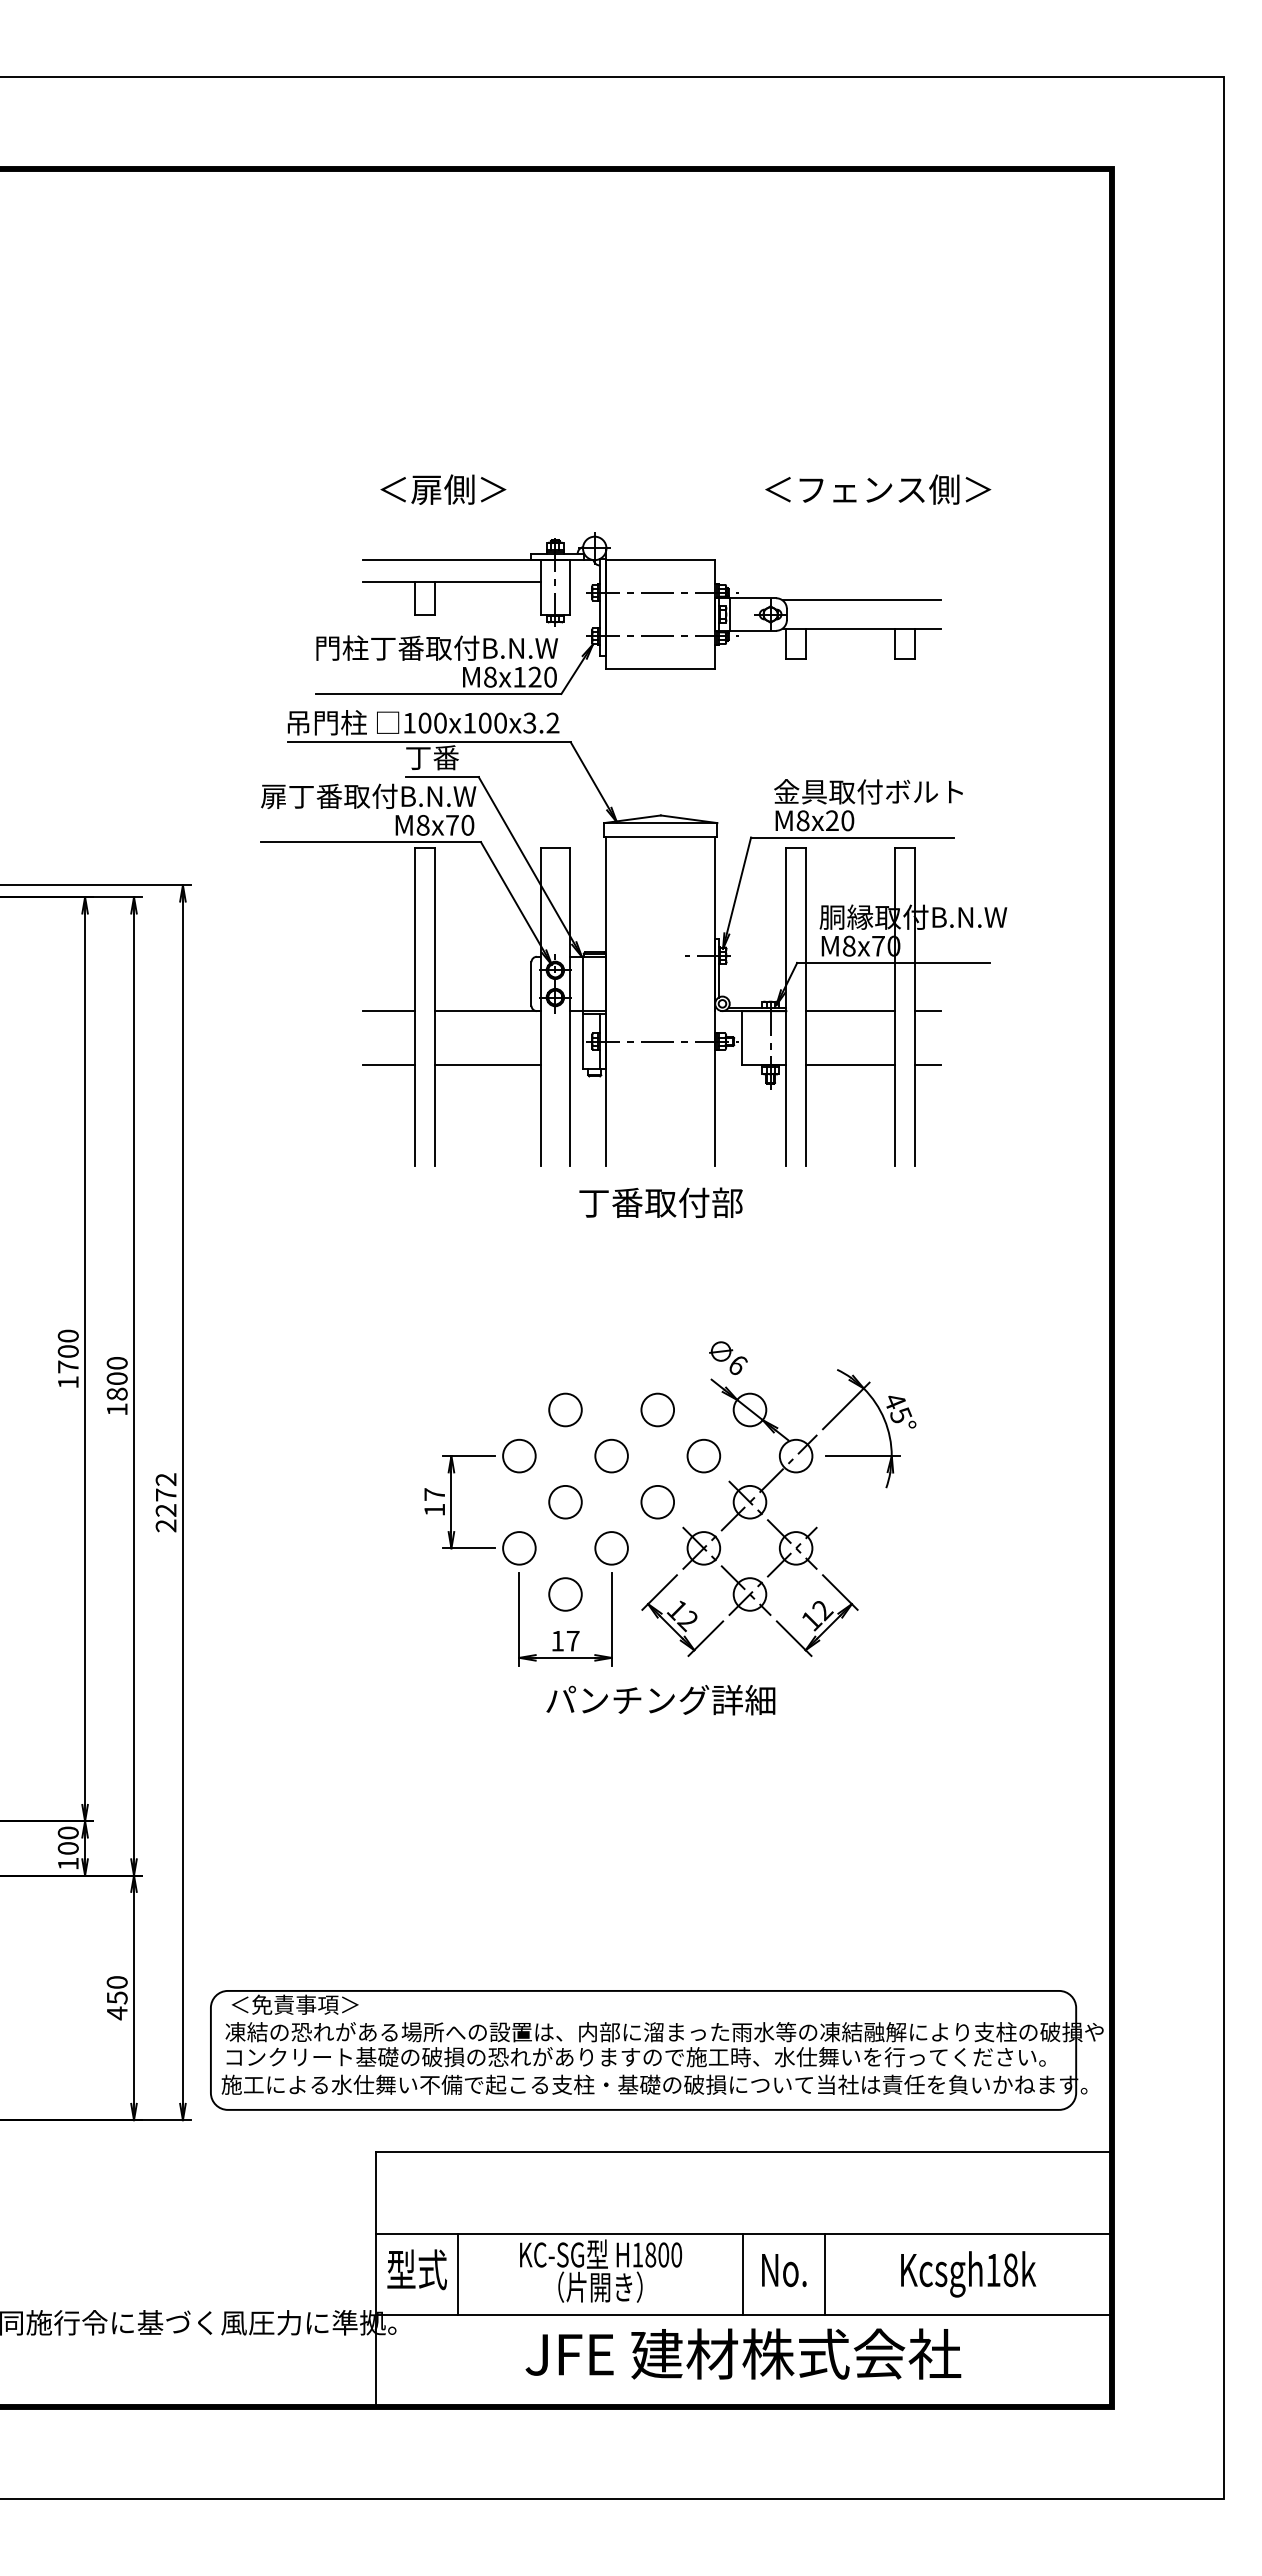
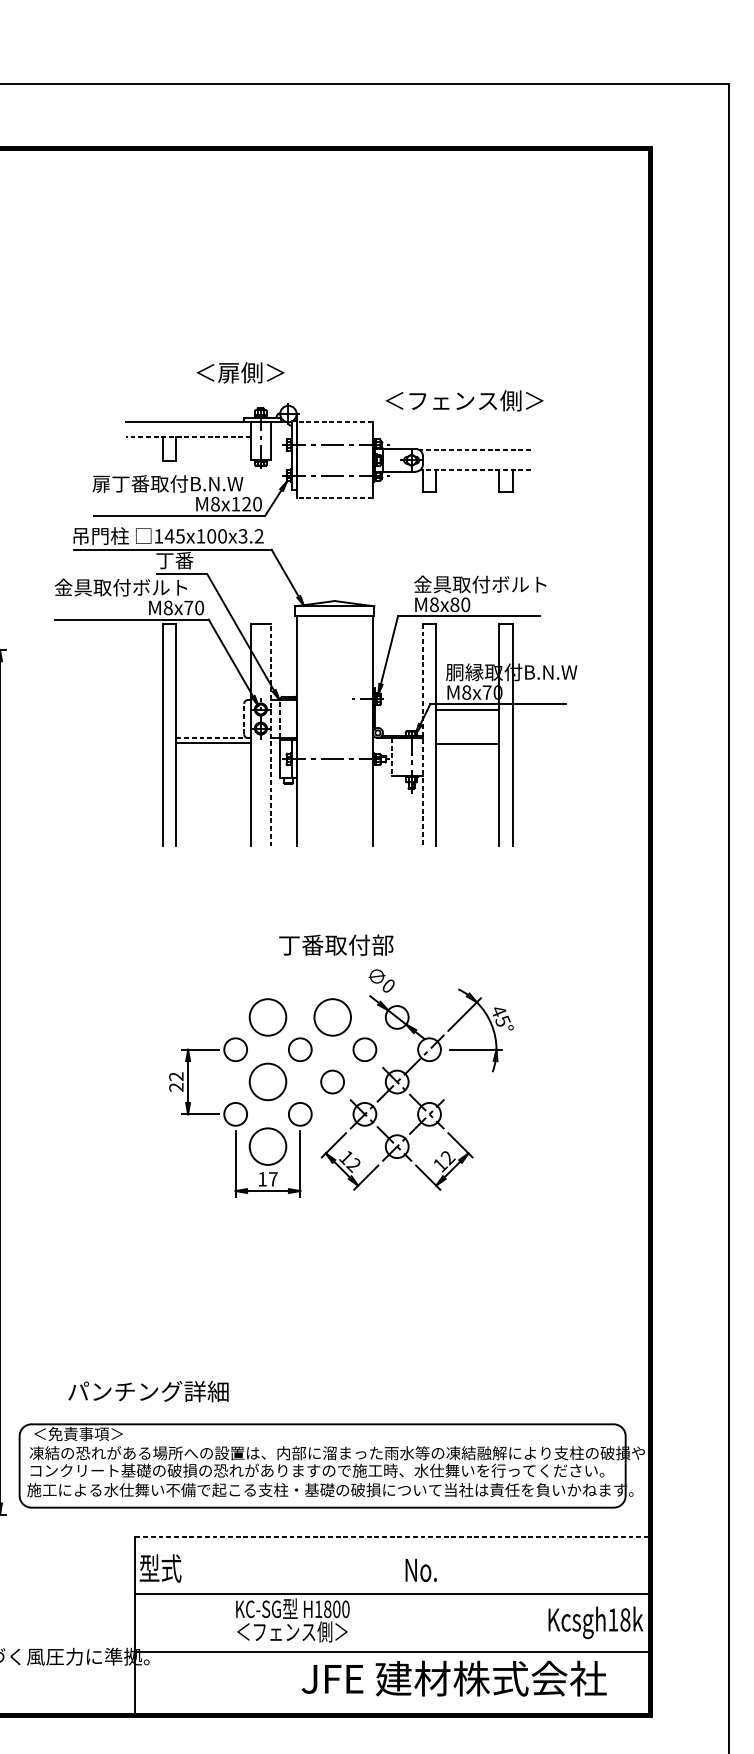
text: (443, 489) -> (240, 372), moved
text: (878, 489) -> (464, 400), moved
line: (660, 560) -> (334, 422), solid -> dashed
line: (451, 581) -> (188, 437), solid -> dashed
line: (861, 600) -> (475, 450), solid -> dashed
line: (861, 628) -> (475, 470), solid -> dashed
text: (436, 647) -> (177, 483), 門柱丁番取付B.N.W -> 扉丁番取付B.N.W
line: (660, 668) -> (334, 498), solid -> dashed
text: (432, 722) -> (174, 535), 100x100x3.2 -> 145x100x3.2
text: (368, 796) -> (130, 587), 扉丁番取付B.N.W -> 金具取付ボルト
text: (832, 820) -> (455, 604), M8x20 -> M8x80
line: (531, 983) -> (244, 718), solid -> dashed
line: (583, 983) -> (280, 718), solid -> dashed
line: (569, 1006) -> (270, 734), solid -> dashed
line: (786, 1006) -> (422, 734), solid -> dashed
line: (388, 1011) -> (144, 738), removed
line: (488, 1011) -> (214, 738), solid -> dashed
line: (850, 1011) -> (467, 710), moved
line: (927, 1011) -> (521, 738), removed
line: (742, 1038) -> (391, 757), solid -> dashed
line: (388, 1065) -> (144, 776), removed
line: (487, 1065) -> (213, 743), moved
line: (850, 1065) -> (467, 743), moved
line: (927, 1065) -> (521, 776), removed
text: (660, 1202) -> (335, 944), moved
text: (738, 1365) -> (389, 986), 6 -> 0
circle: (565, 1409) -> (267, 1017), size x1.6
circle: (657, 1409) -> (332, 1017), size x1.6
text: (434, 1502) -> (176, 1082), 17 -> 22
circle: (565, 1502) -> (267, 1082), size x1.6
circle: (565, 1594) -> (267, 1146), size x1.6
text: (660, 1700) -> (148, 1391), moved
line: (743, 2152) -> (392, 1537), solid -> dashed
text: (416, 2269) -> (160, 1568), moved
text: (784, 2270) -> (421, 1570), moved
line: (457, 2274) -> (192, 1622), removed
line: (743, 2274) -> (392, 1622), removed
line: (824, 2274) -> (449, 1622), removed
text: (968, 2274) -> (595, 1622), moved
text: (600, 2286) -> (292, 1631), （片開き） -> ＜フェンス側＞
text: (743, 2353) -> (454, 1678), moved

